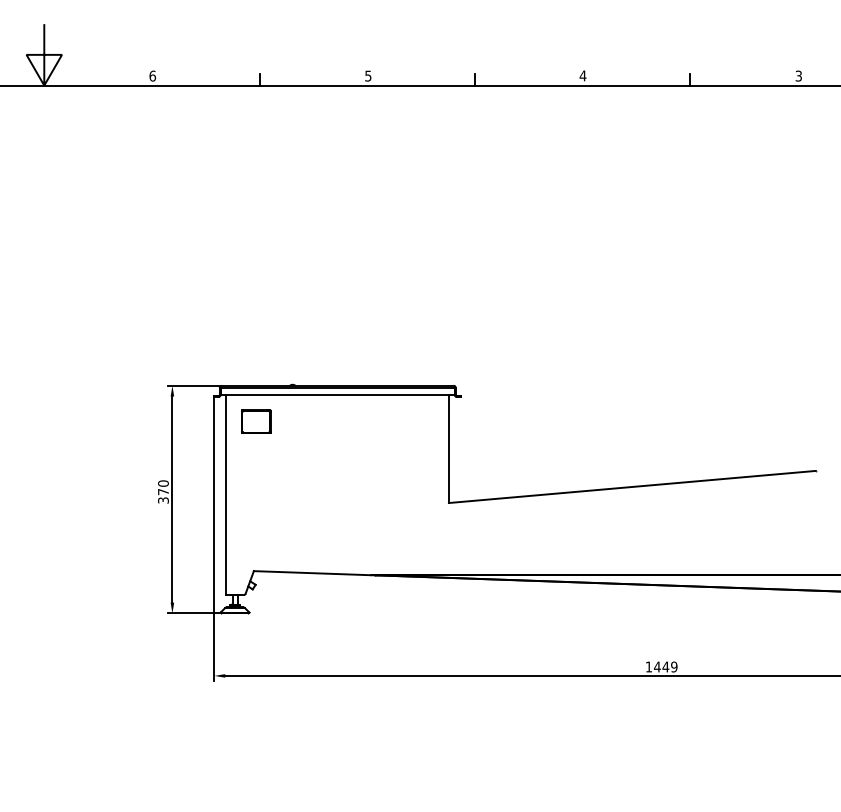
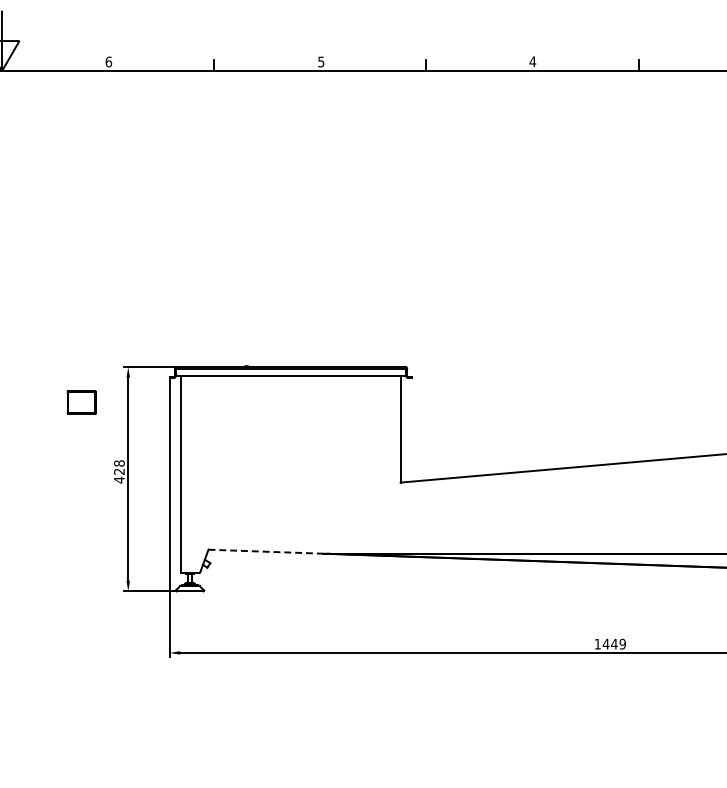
part: (256, 421) -> (82, 402), moved
text: (163, 491) -> (119, 471), 370 -> 428
line: (312, 573) -> (266, 552), solid -> dashed

